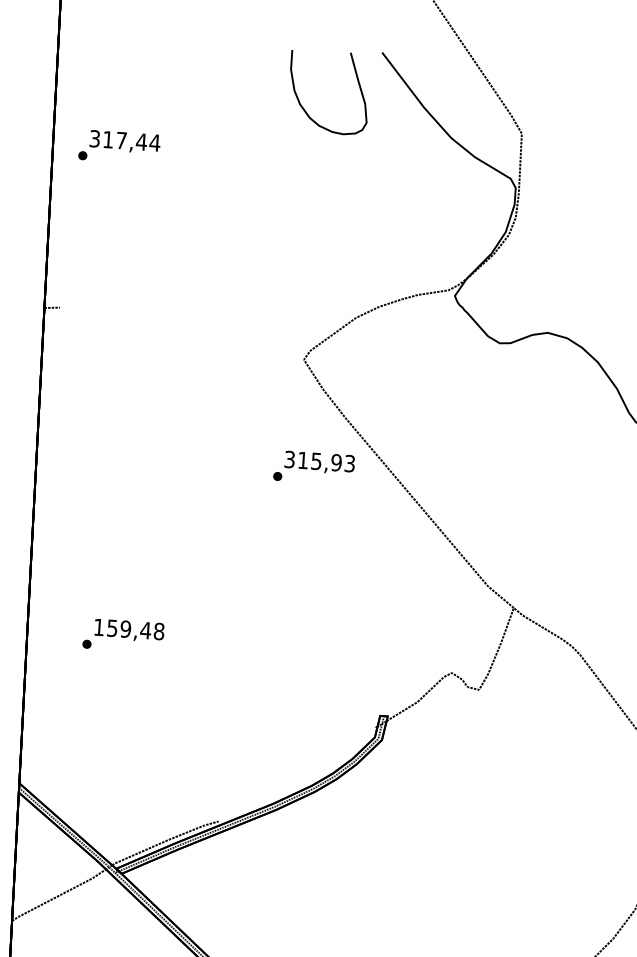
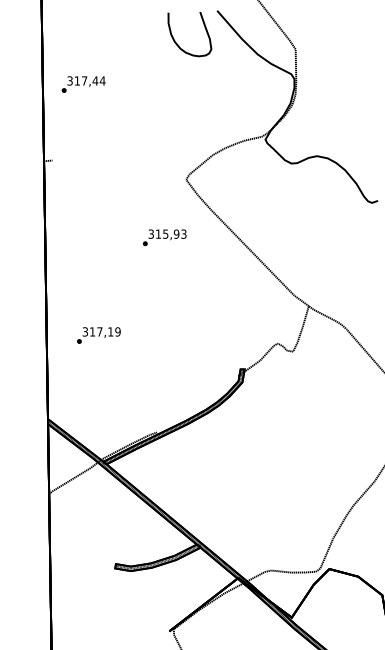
text: (119, 147) -> (83, 84), moved
text: (313, 467) -> (164, 237), moved
text: (128, 628) -> (101, 331), 159,48 -> 317,19

